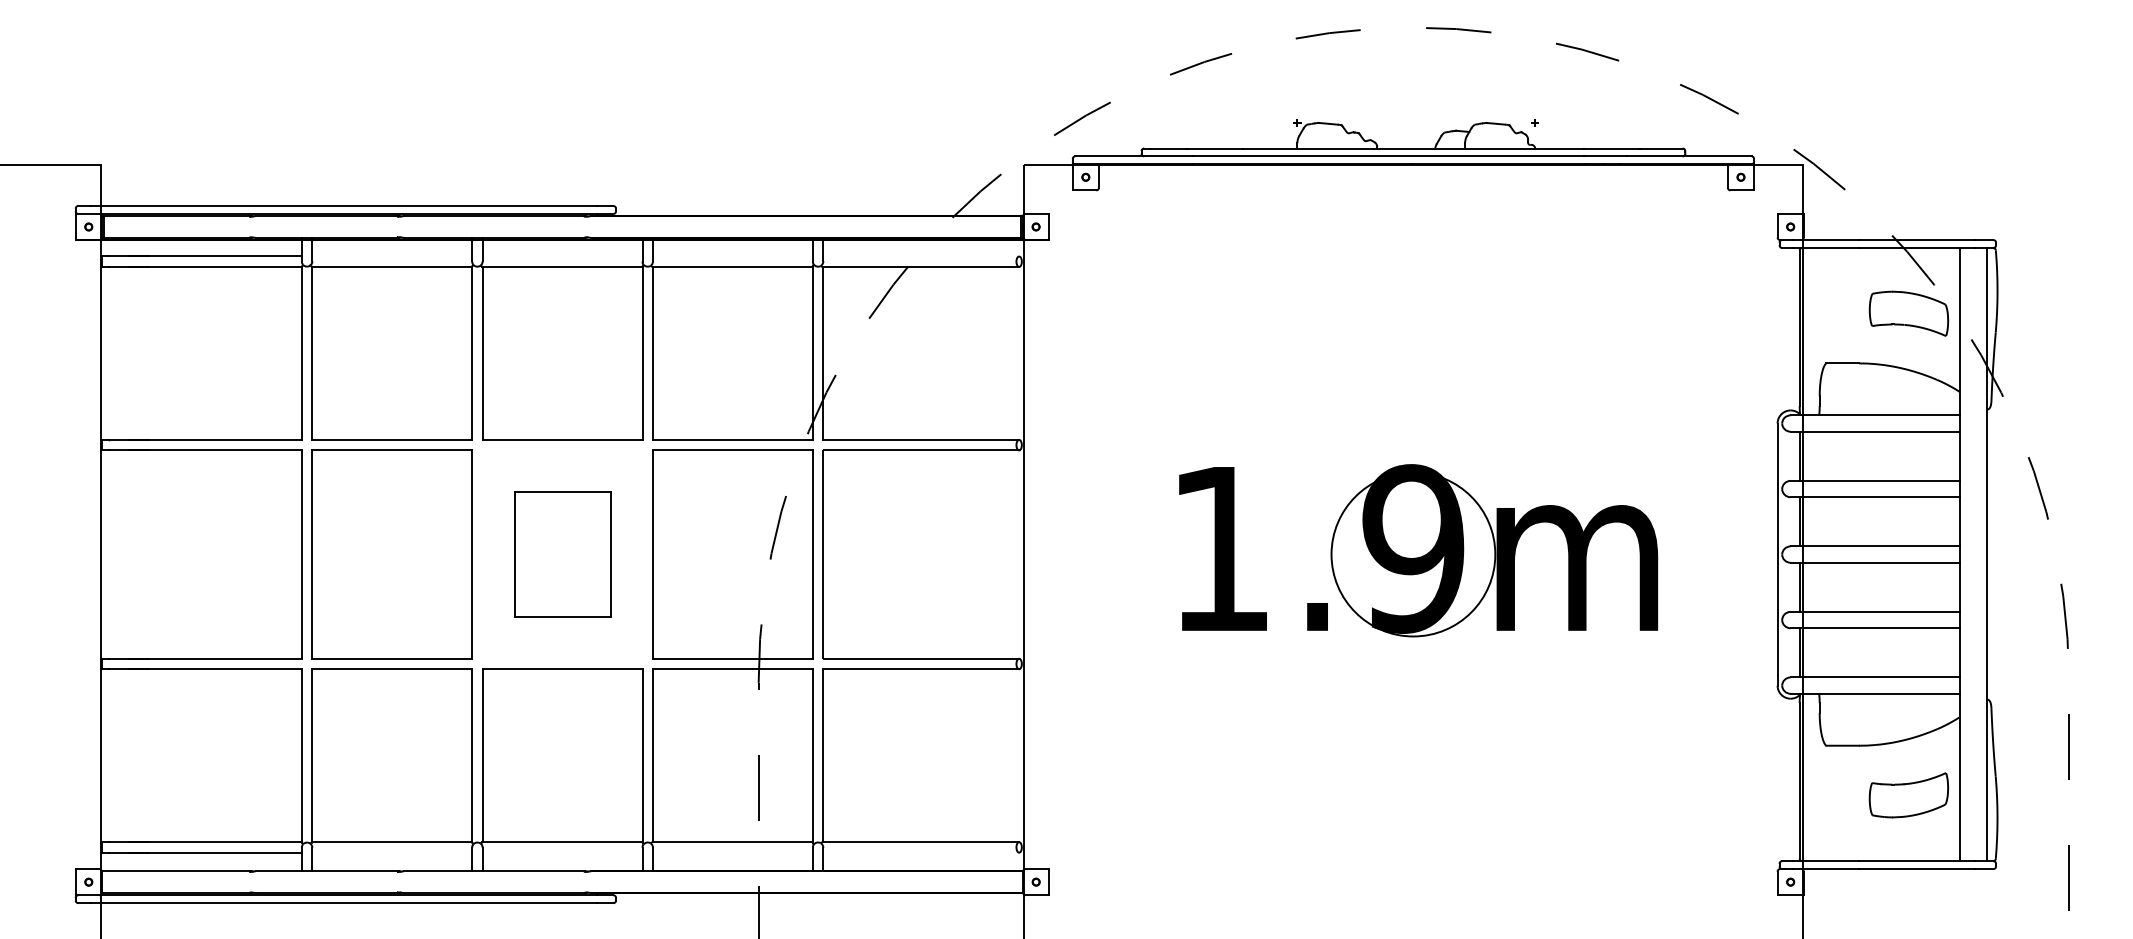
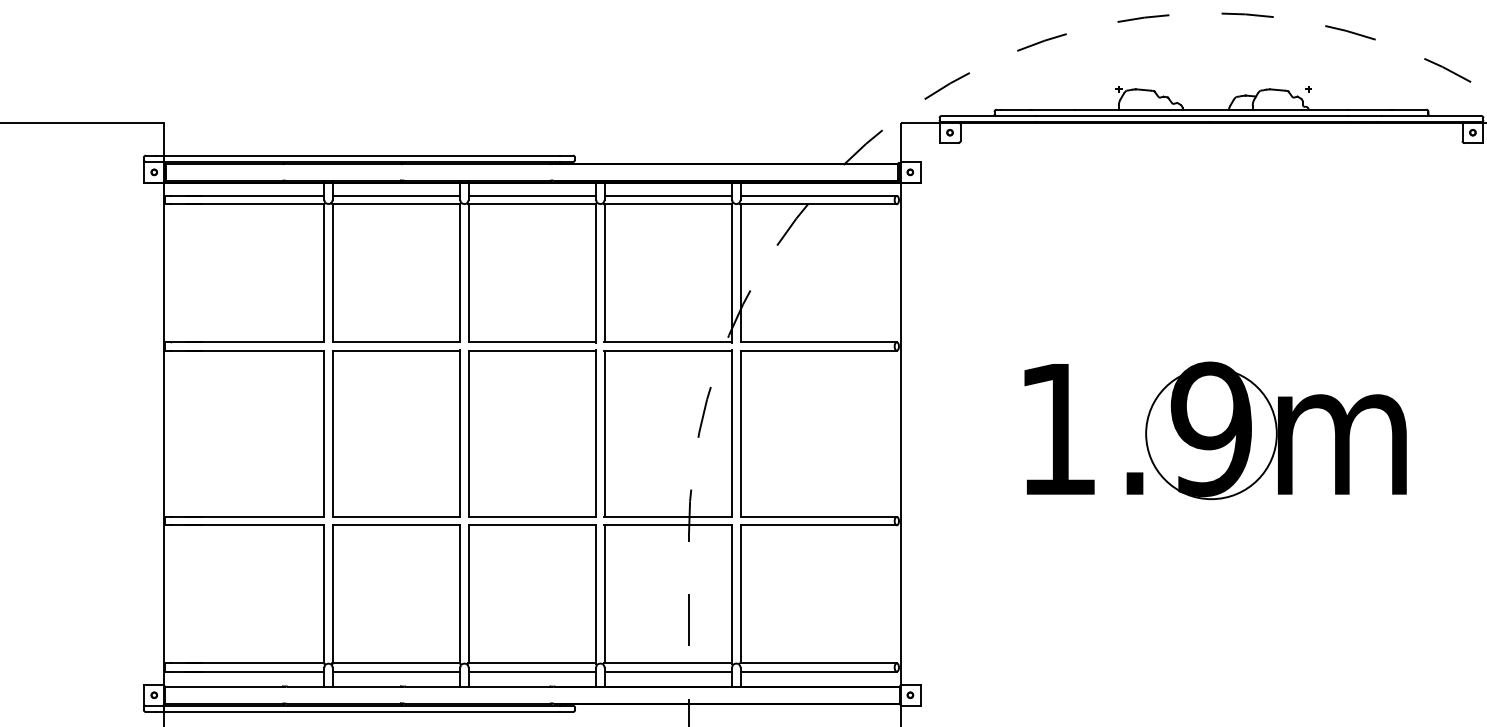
line: (392, 256) -> (396, 195), added
line: (562, 256) -> (532, 195), added
line: (732, 256) -> (668, 195), added
line: (921, 256) -> (818, 195), added
part: (562, 554) -> (532, 433), size x1.67
line: (392, 852) -> (396, 671), added
line: (562, 852) -> (532, 671), added
line: (732, 852) -> (668, 671), added
line: (921, 852) -> (818, 671), added

